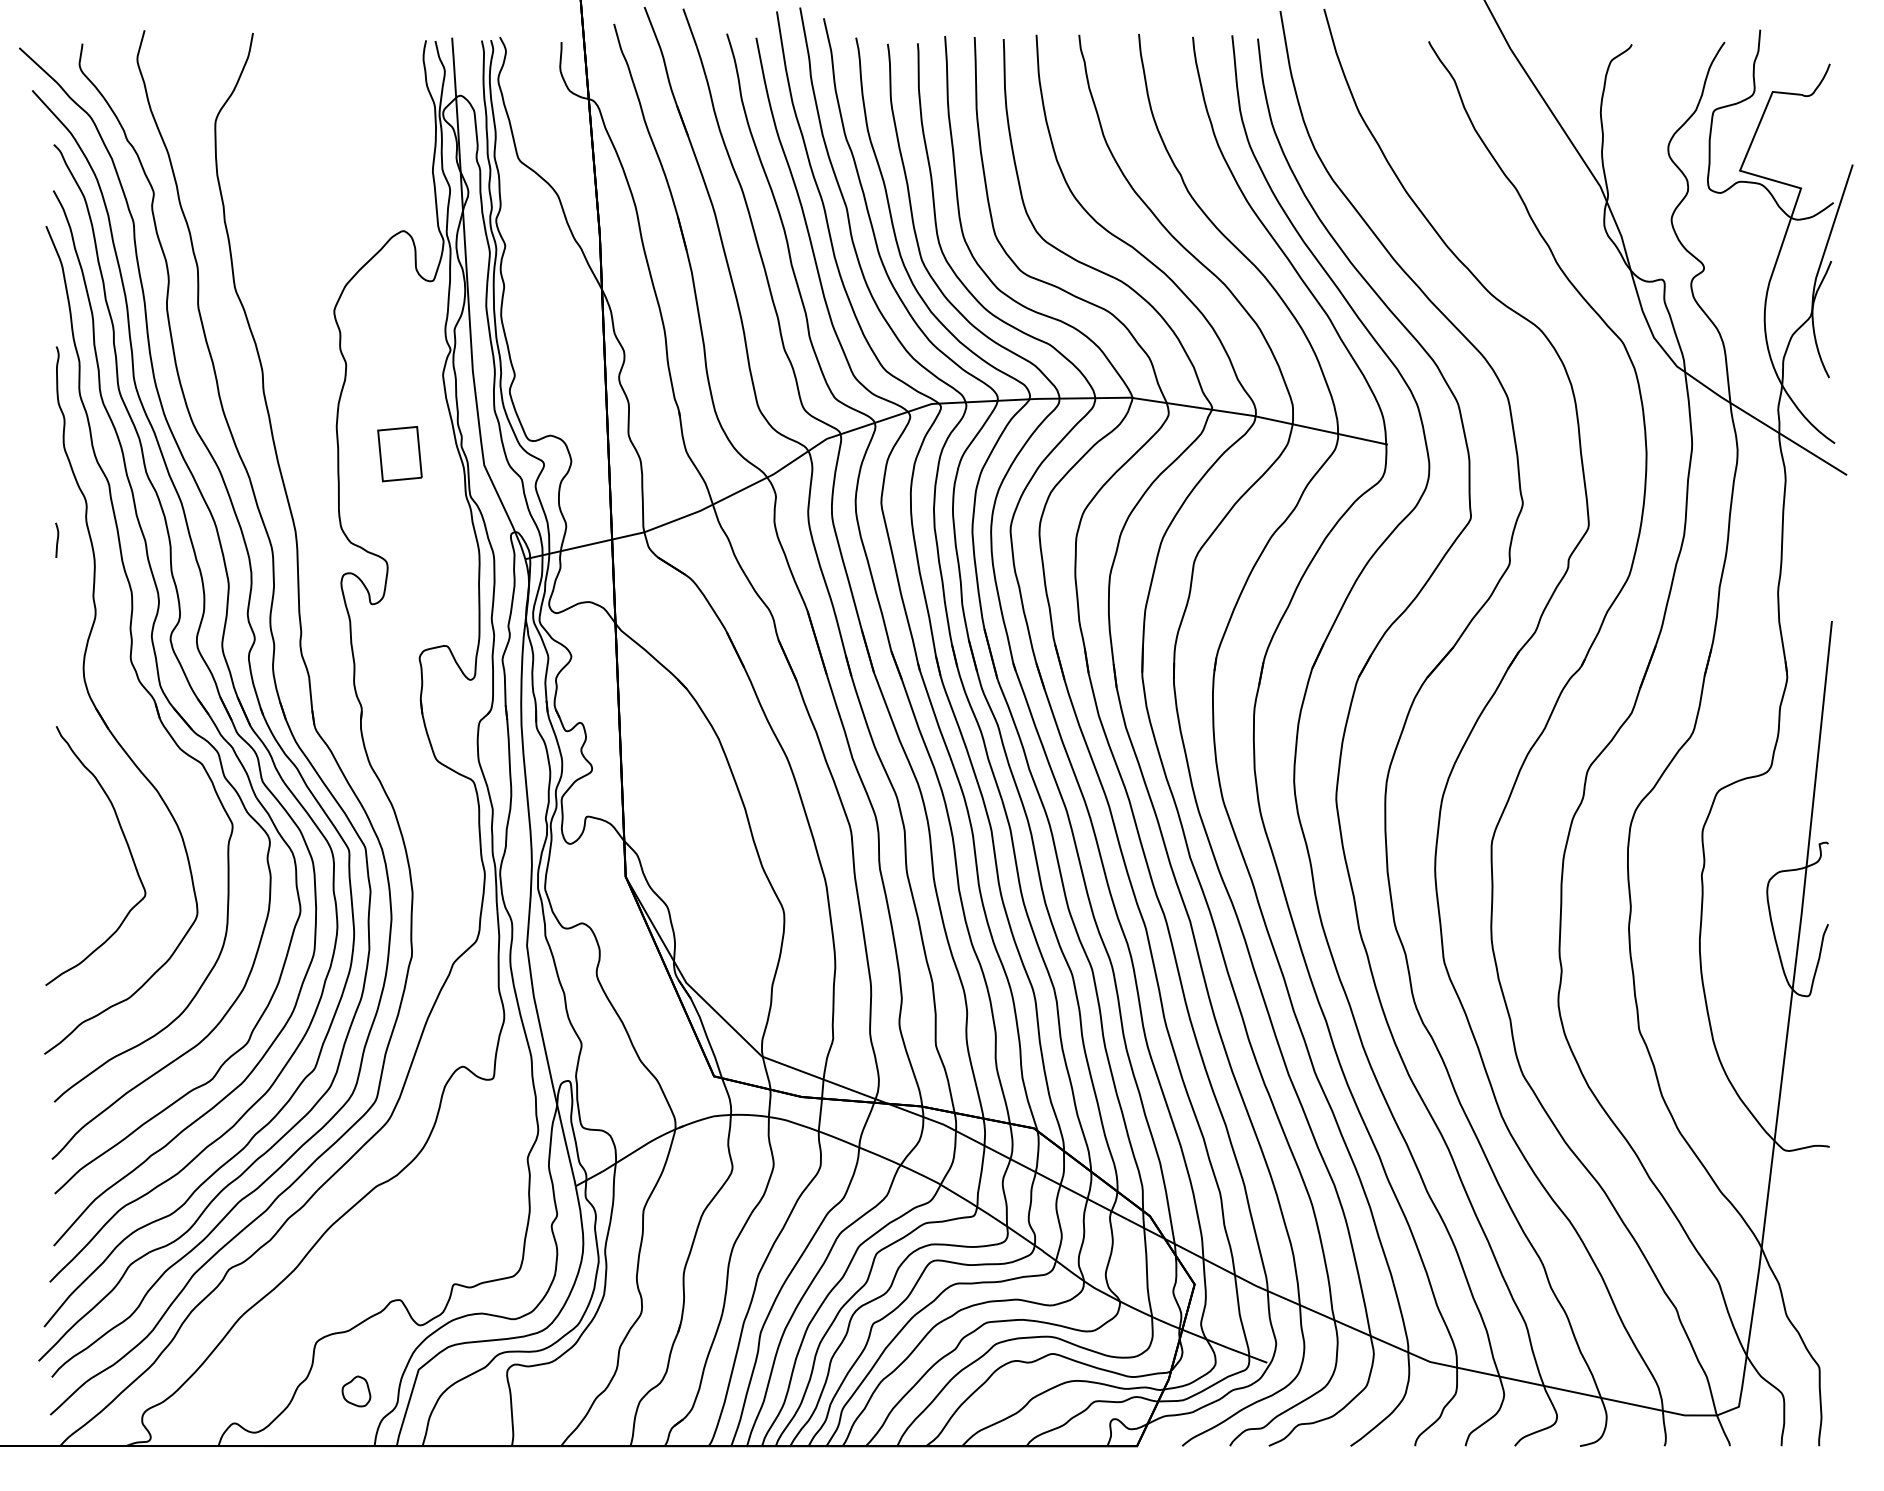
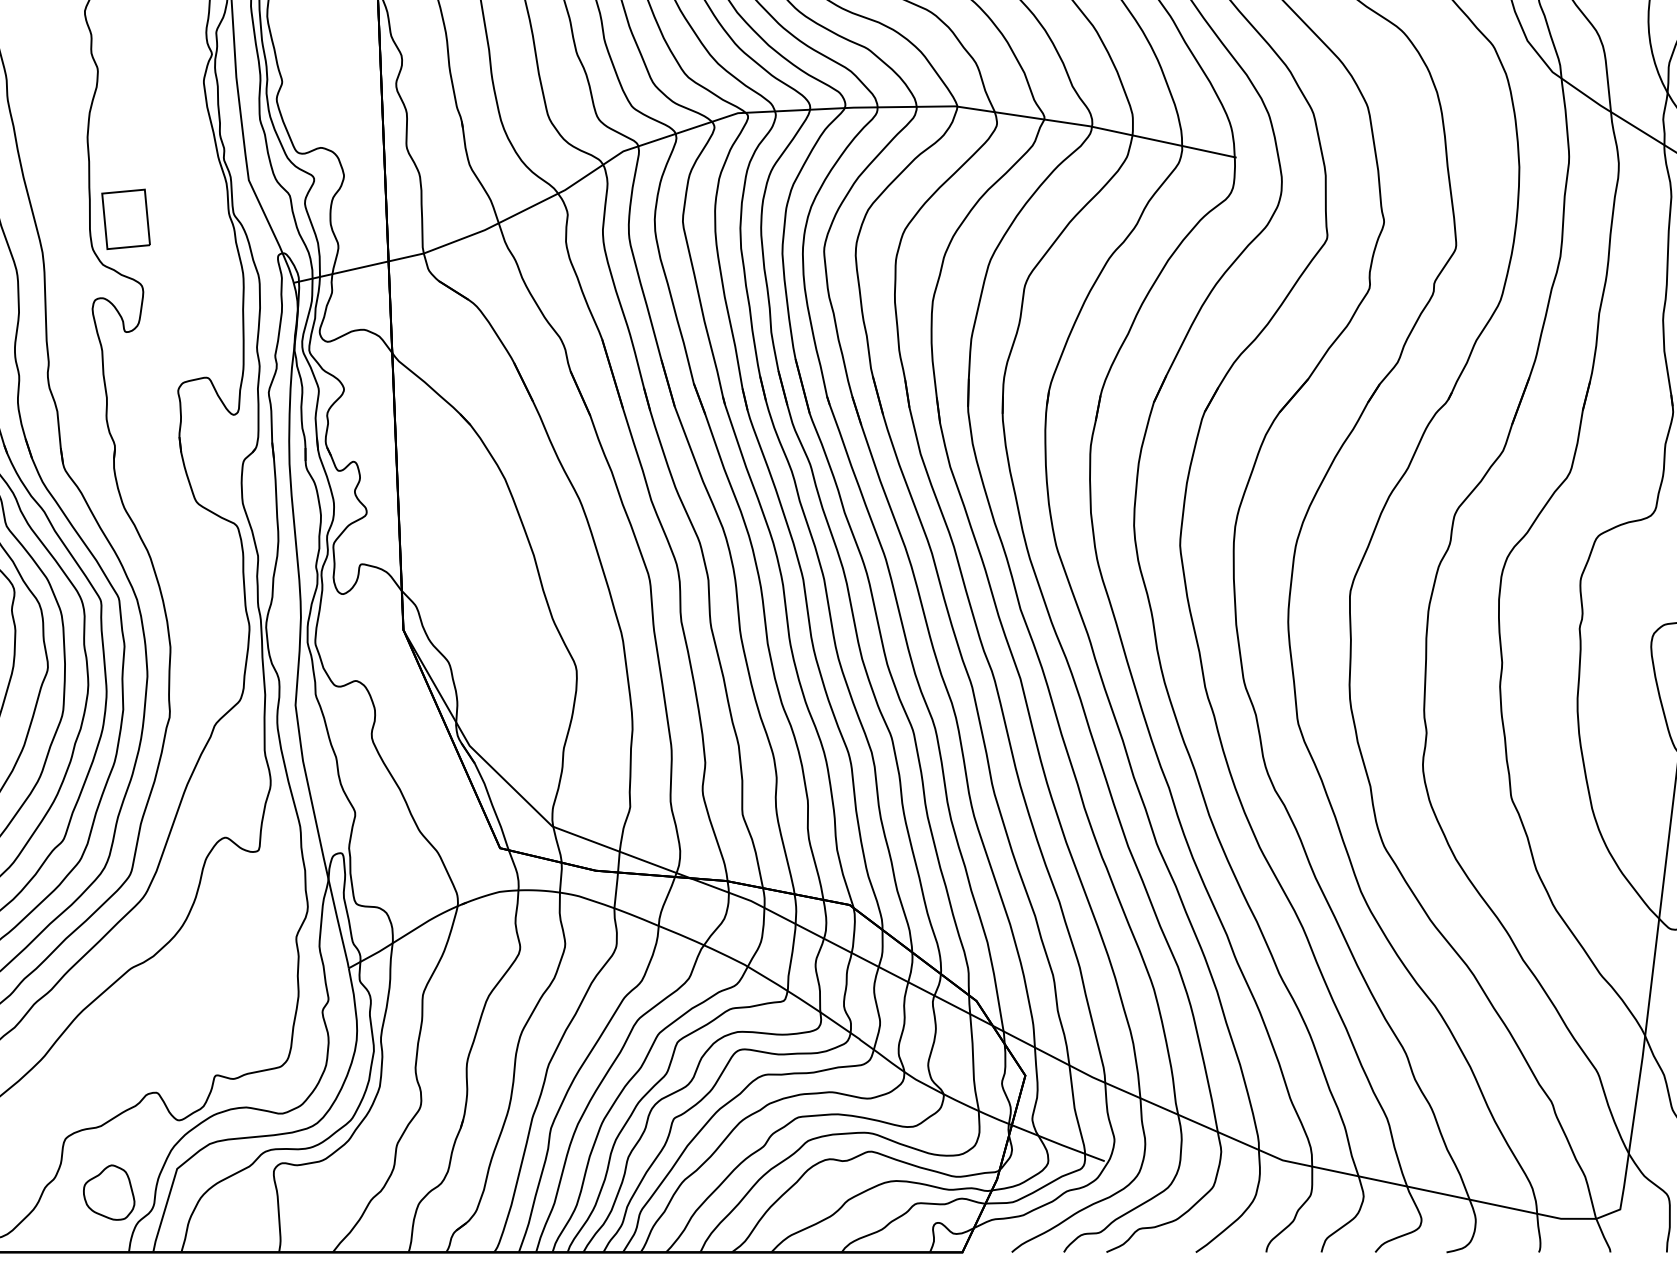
part: (399, 454) -> (125, 219), moved
part: (356, 1391) -> (109, 1192), size x1.67

